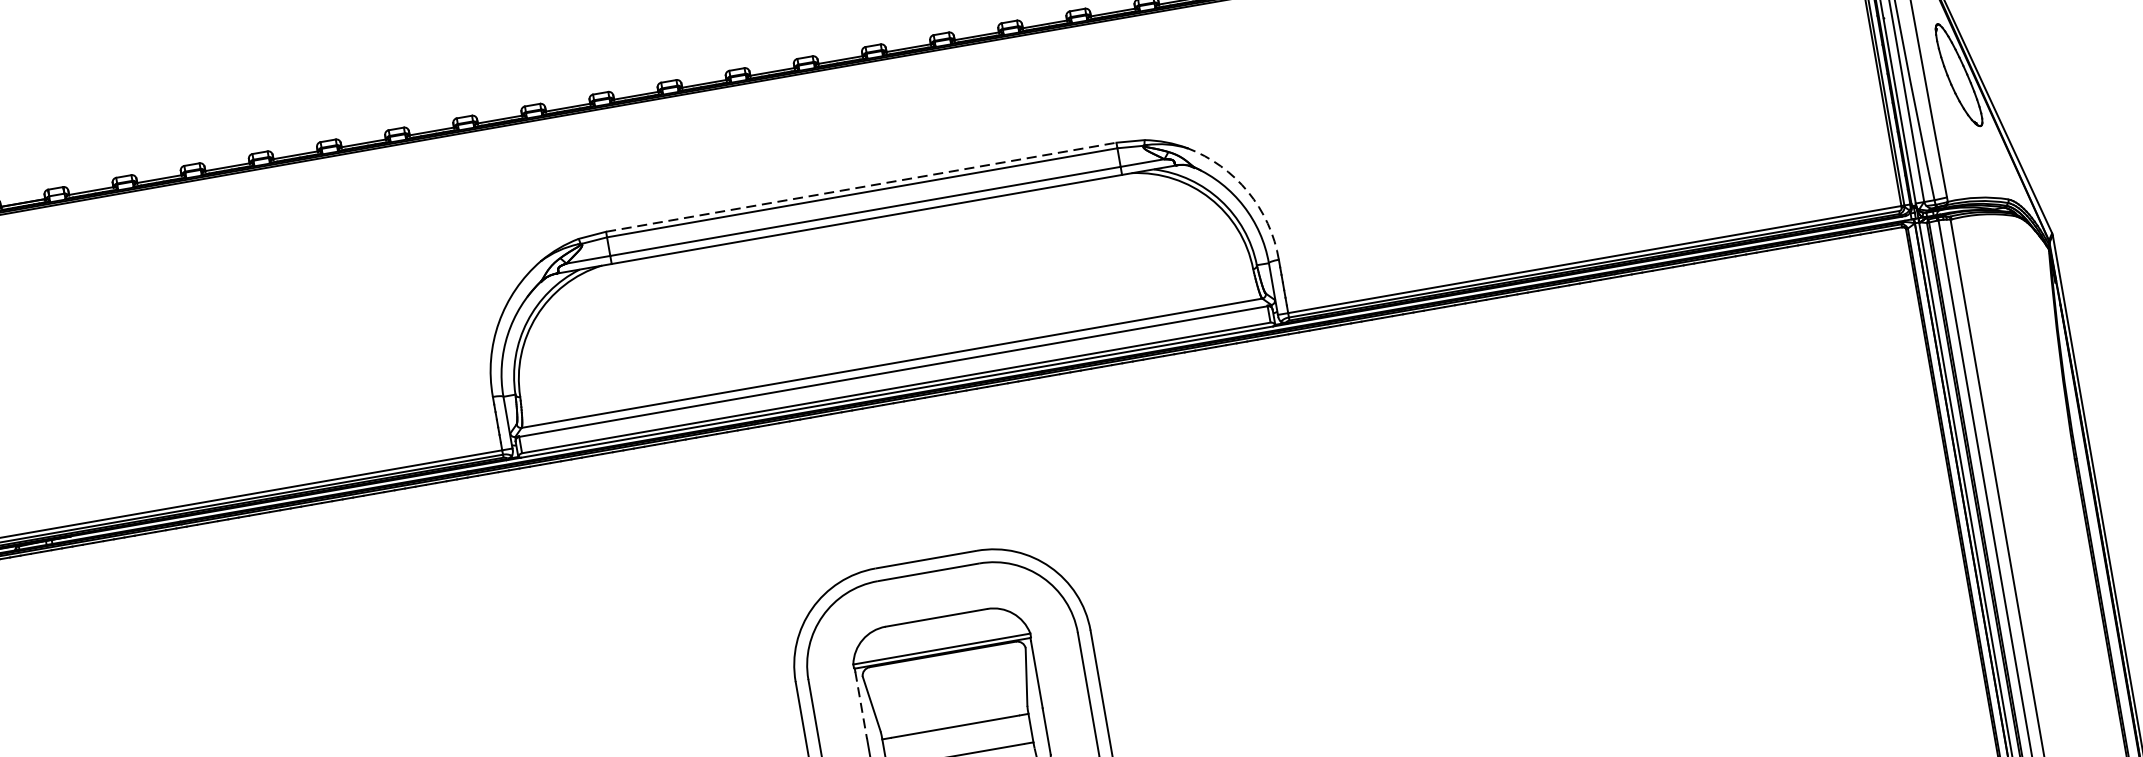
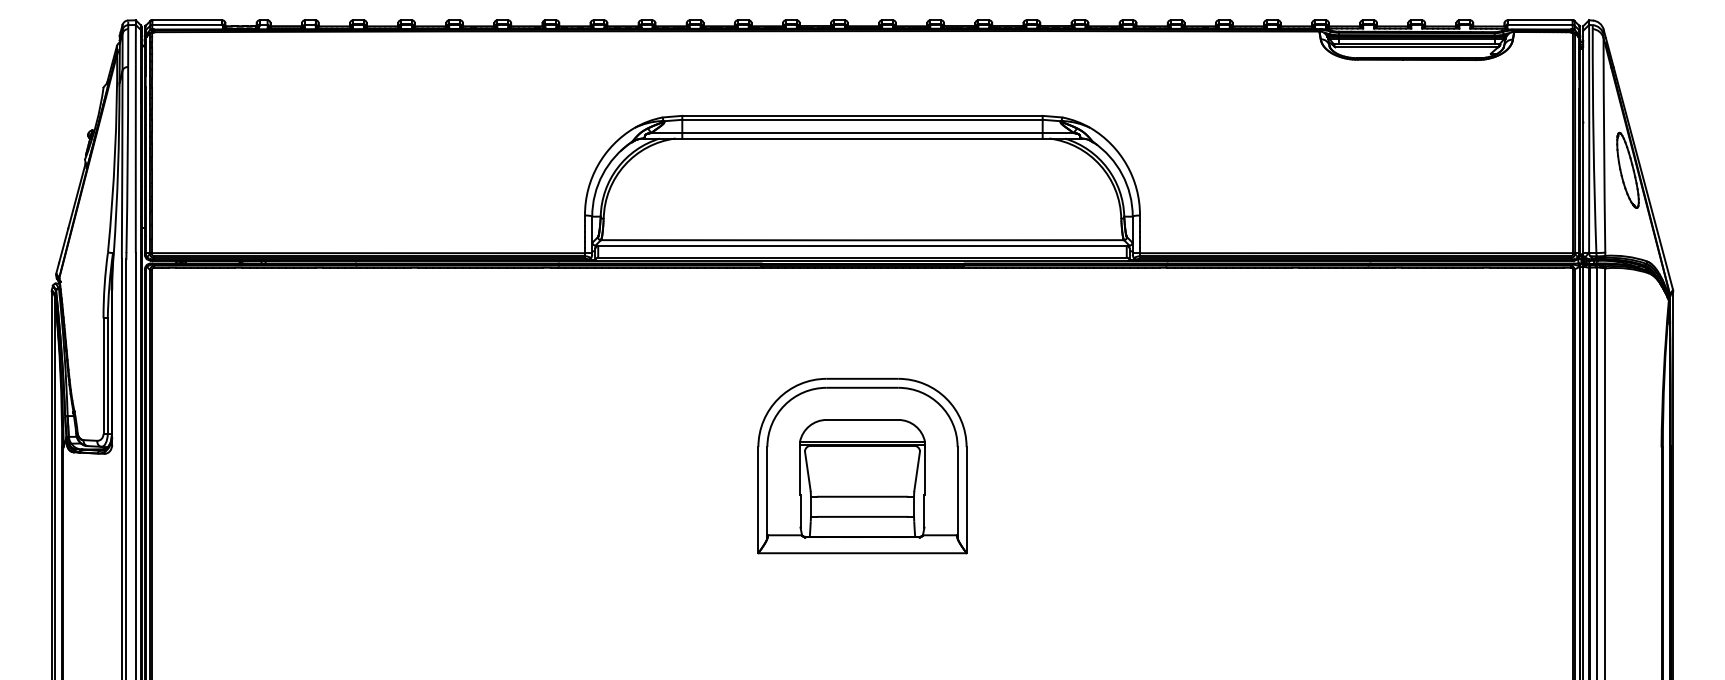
line: (862, 186) -> (863, 115), dashed -> solid
arc: (1247, 192) -> (1126, 165), dashed -> solid
line: (861, 704) -> (800, 470), dashed -> solid

